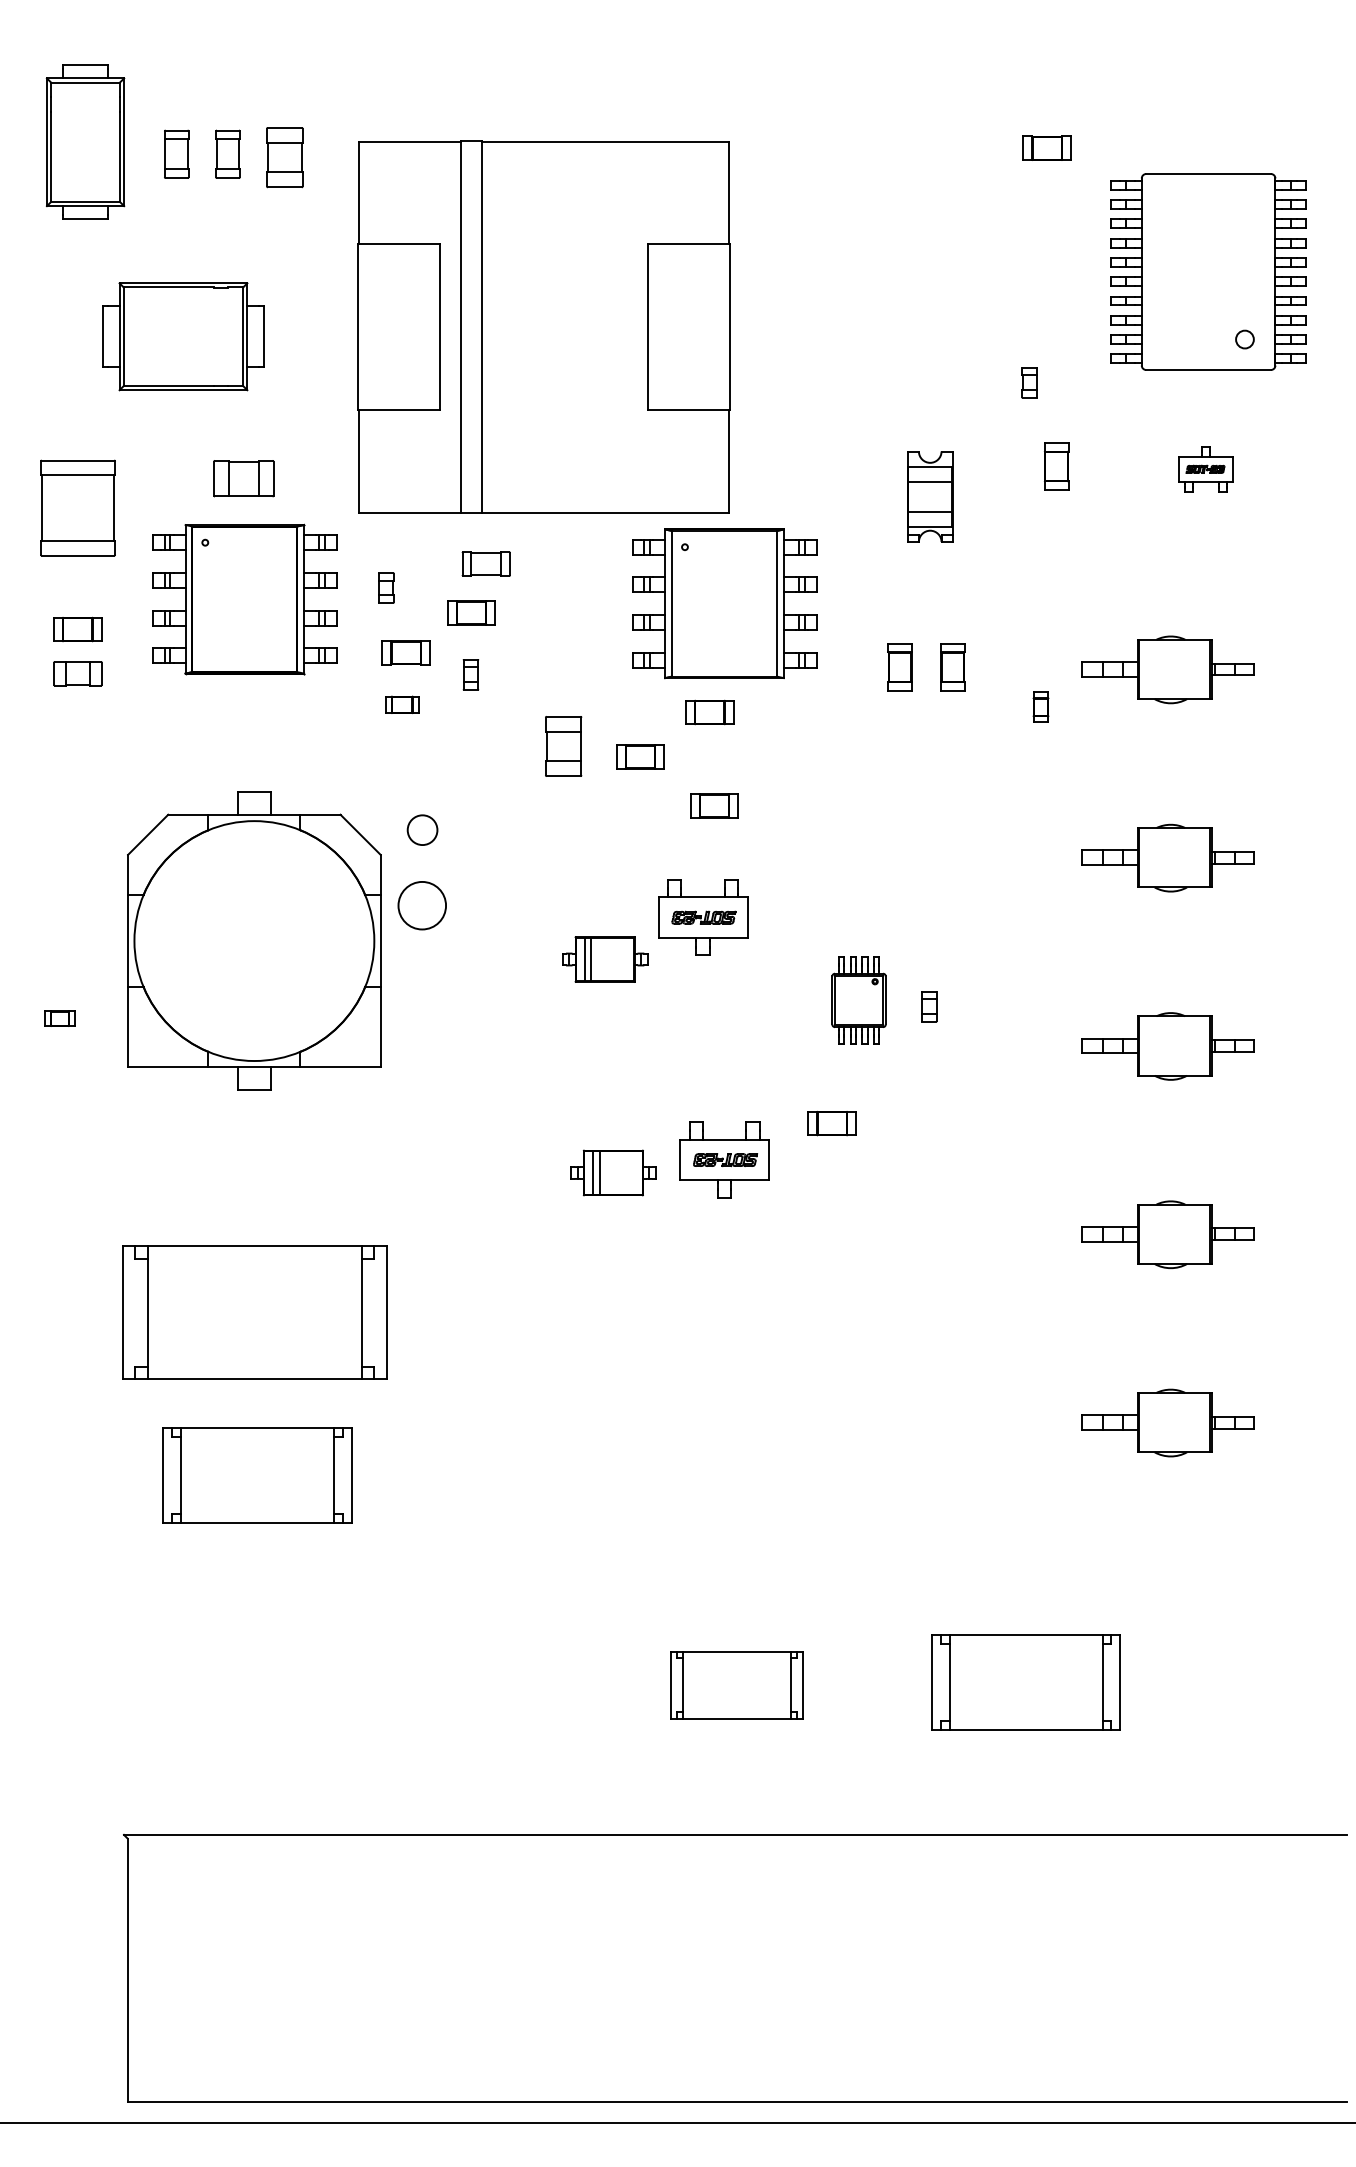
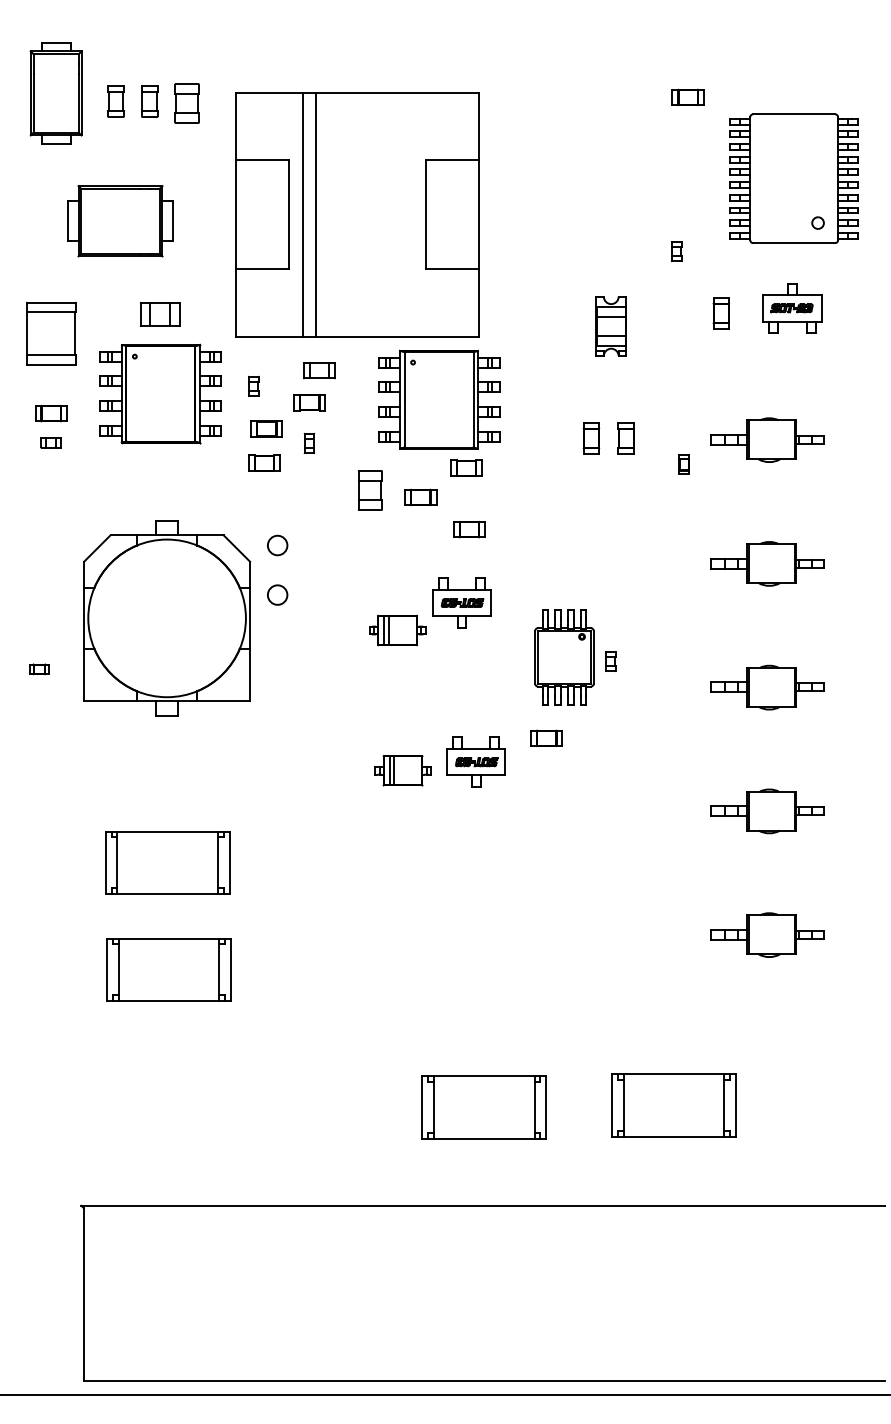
part: (1055, 466) -> (720, 313), moved
part: (1206, 469) -> (792, 308), size x1.67
part: (725, 603) -> (439, 399), moved
part: (76, 673) -> (50, 442), size x0.62
part: (402, 703) -> (264, 462), size x1.43
circle: (422, 904) -> (277, 594), size x0.62
part: (859, 1000) -> (564, 657), size x1.67
part: (254, 1312) -> (167, 862), size x0.71
part: (735, 1685) -> (483, 1107), size x1.43

